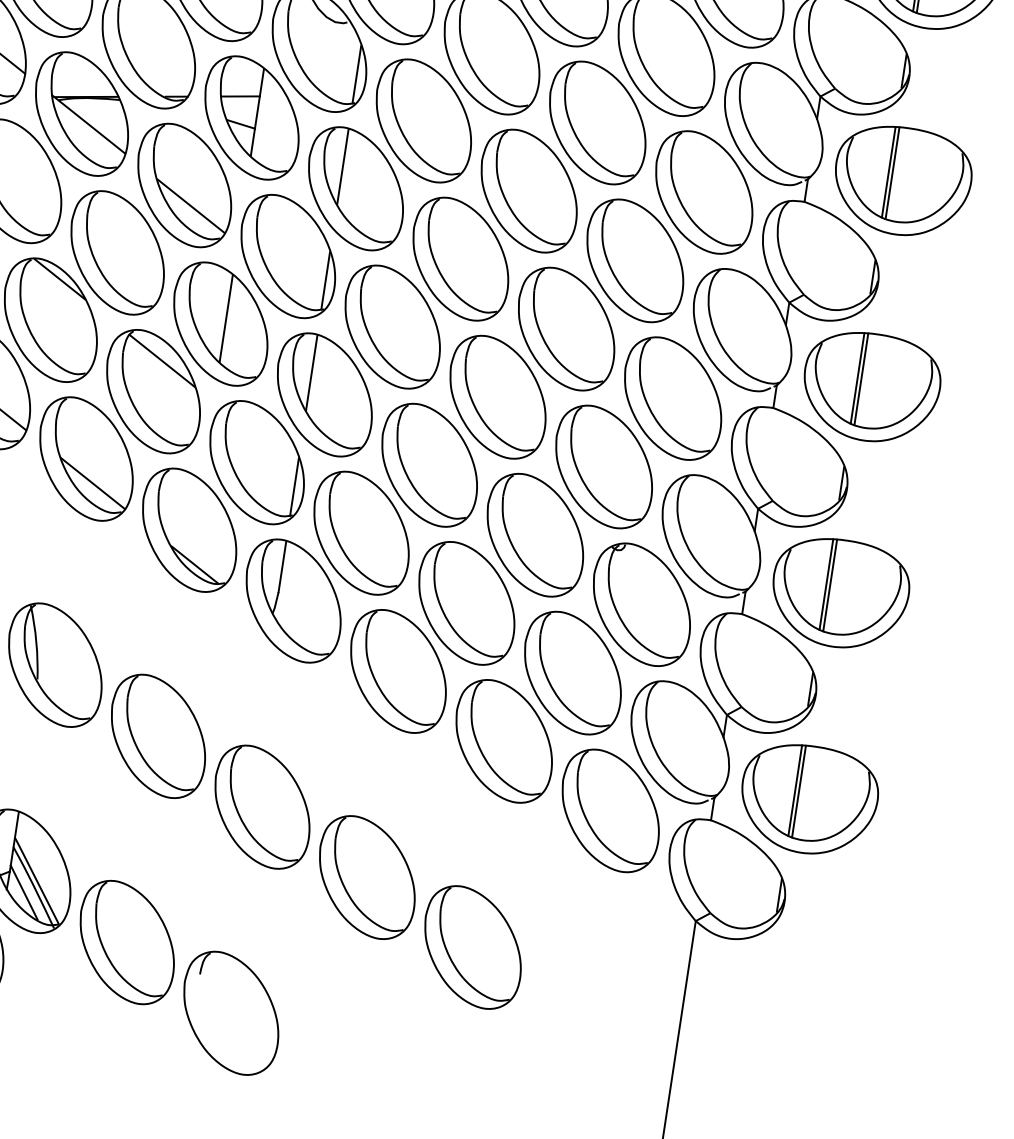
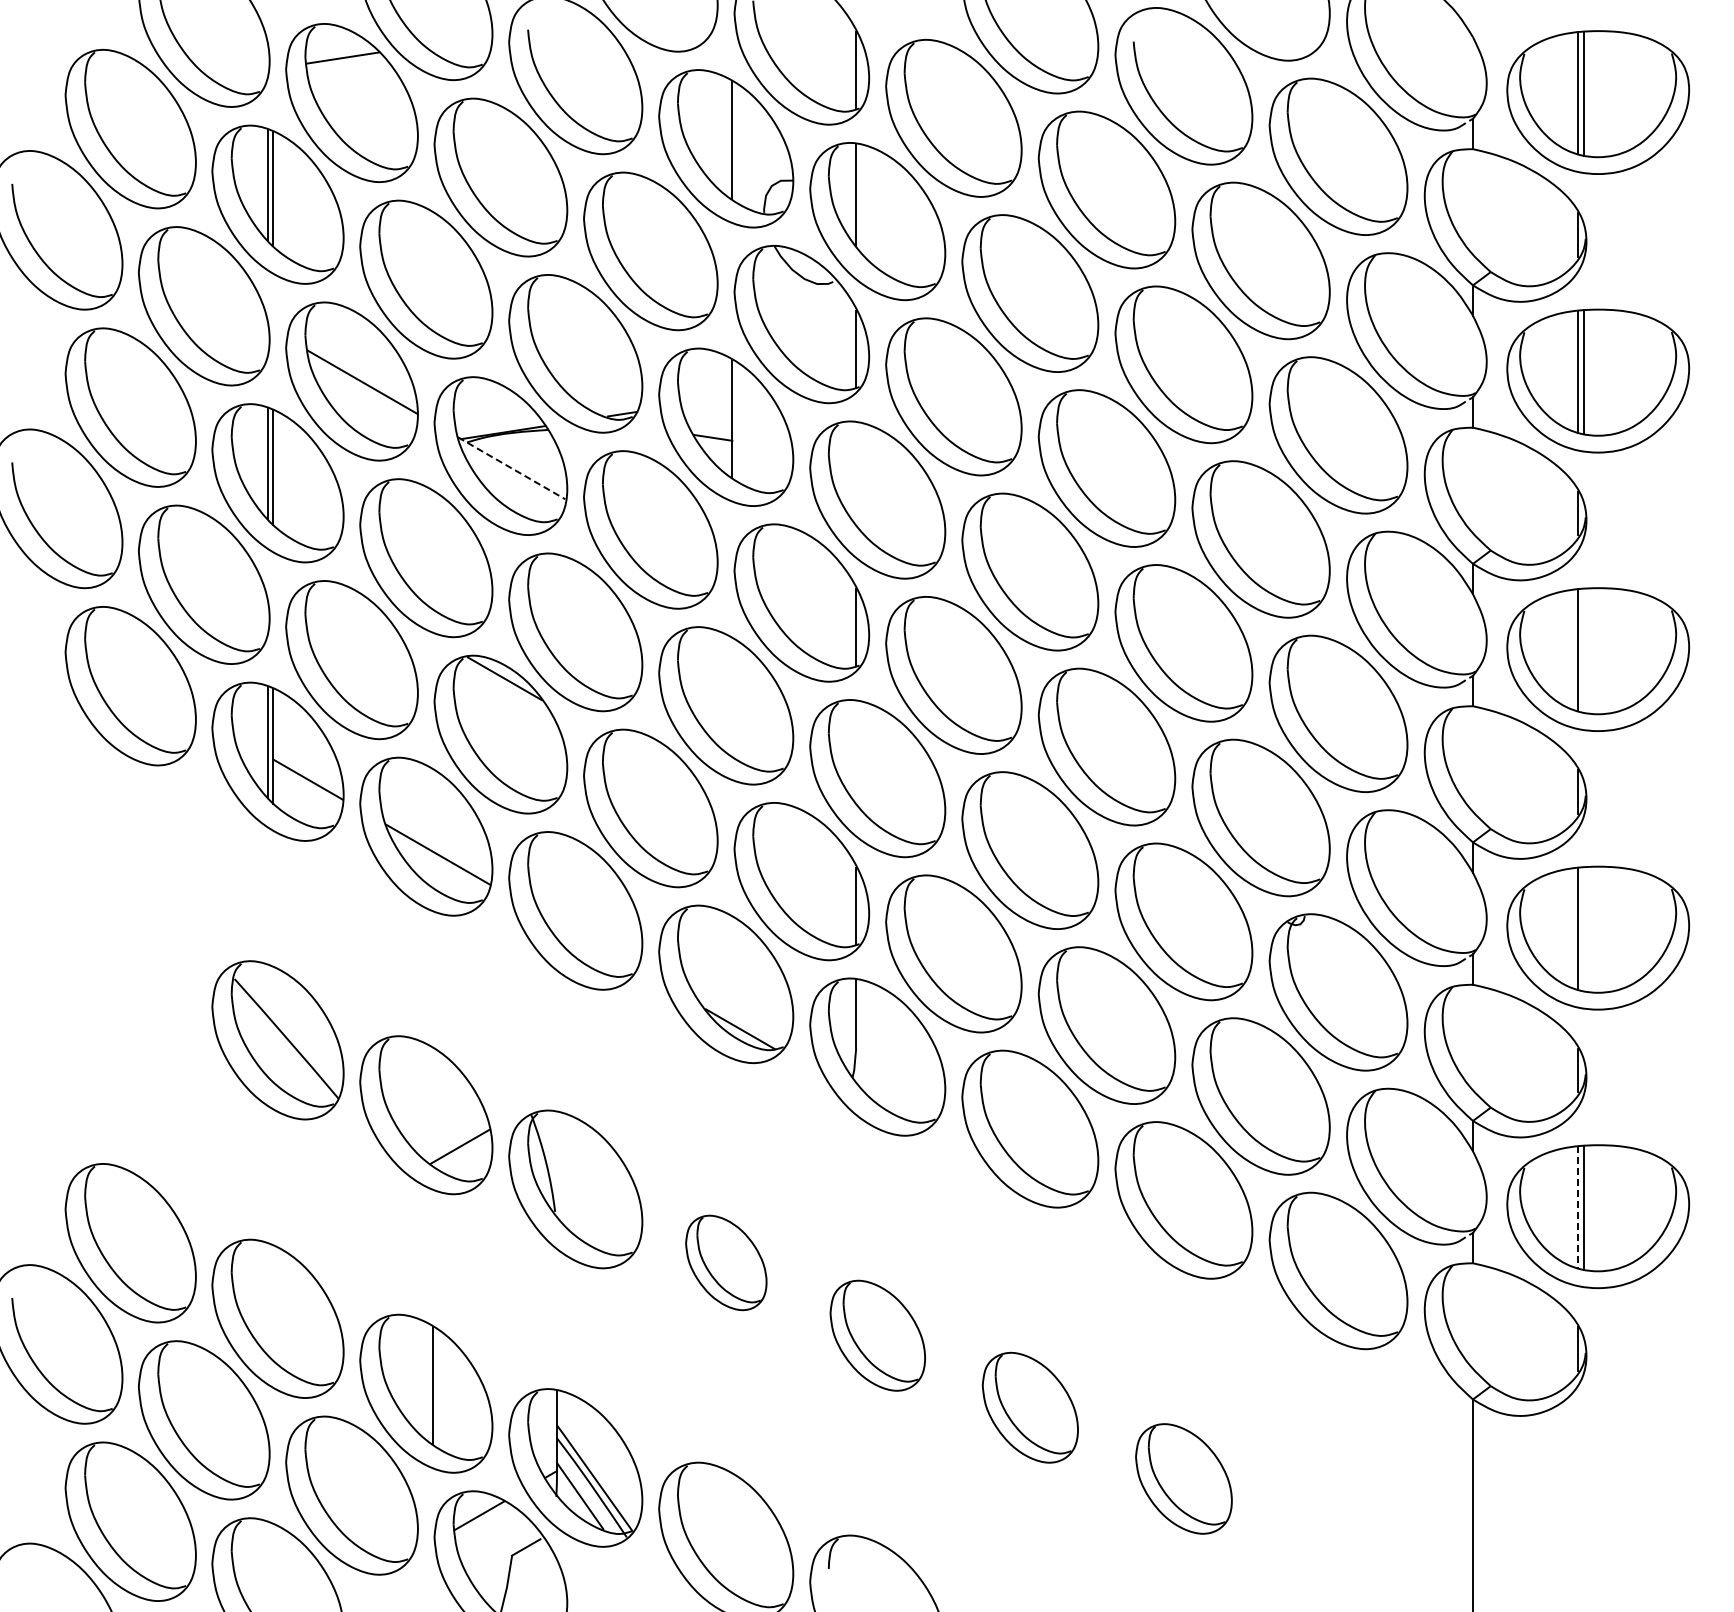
line: (240, 96) -> (706, 401), removed
line: (88, 124) -> (511, 468), solid -> dashed
line: (343, 166) -> (856, 473), removed
line: (191, 205) -> (663, 555), removed
line: (226, 317) -> (732, 696), removed
line: (161, 360) -> (655, 765), removed
line: (312, 372) -> (856, 751), removed
line: (861, 379) -> (1583, 650), removed
line: (93, 483) -> (589, 941), removed
line: (830, 585) -> (1583, 929), removed
part: (158, 736) -> (726, 1262), size x0.6
line: (795, 790) -> (1578, 1207), solid -> dashed
part: (262, 807) -> (877, 1335), size x0.7
part: (367, 877) -> (1030, 1407), size x0.7
part: (472, 947) -> (1183, 1478), size x0.7

